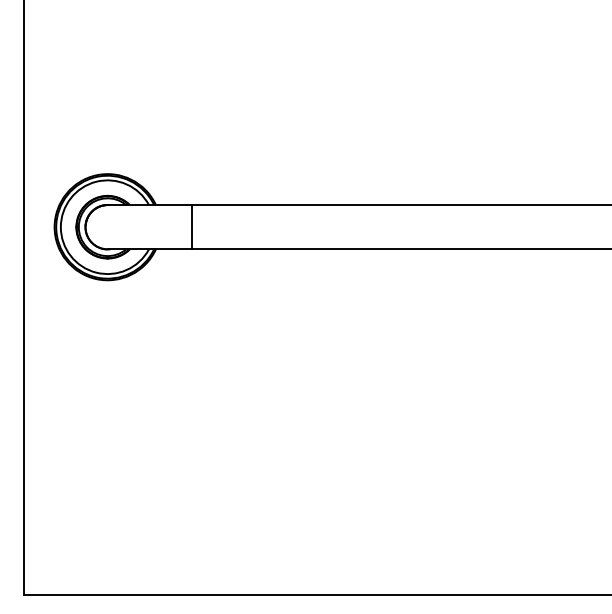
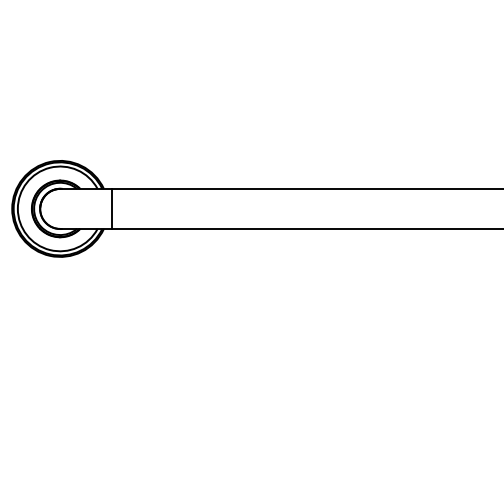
line: (192, 227) -> (112, 209), moved

